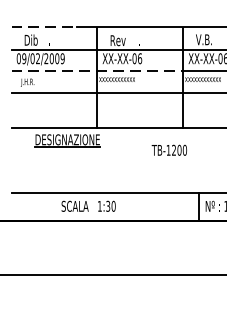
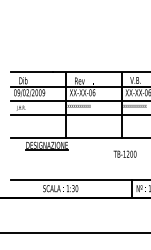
line: (45, 27) -> (32, 72), dashed -> solid
line: (97, 70) -> (66, 100), dashed -> solid
text: (168, 149) -> (124, 153), moved

